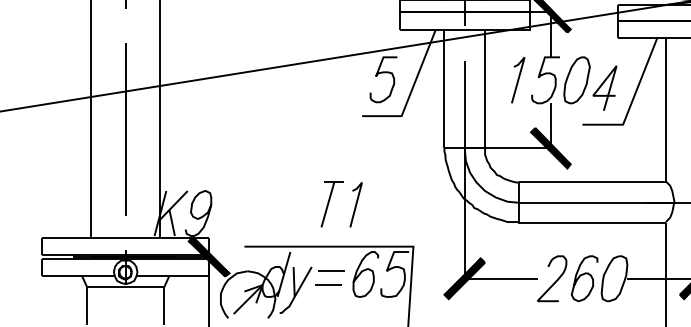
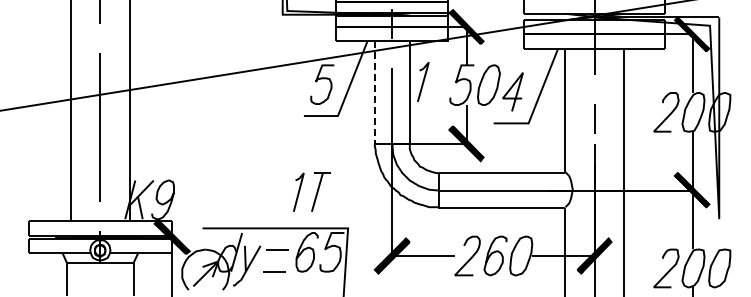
line: (518, 79) -> (423, 81), moved
line: (444, 89) -> (374, 93), solid -> dashed
part: (331, 203) -> (320, 191), moved
line: (327, 285) -> (274, 271), moved

